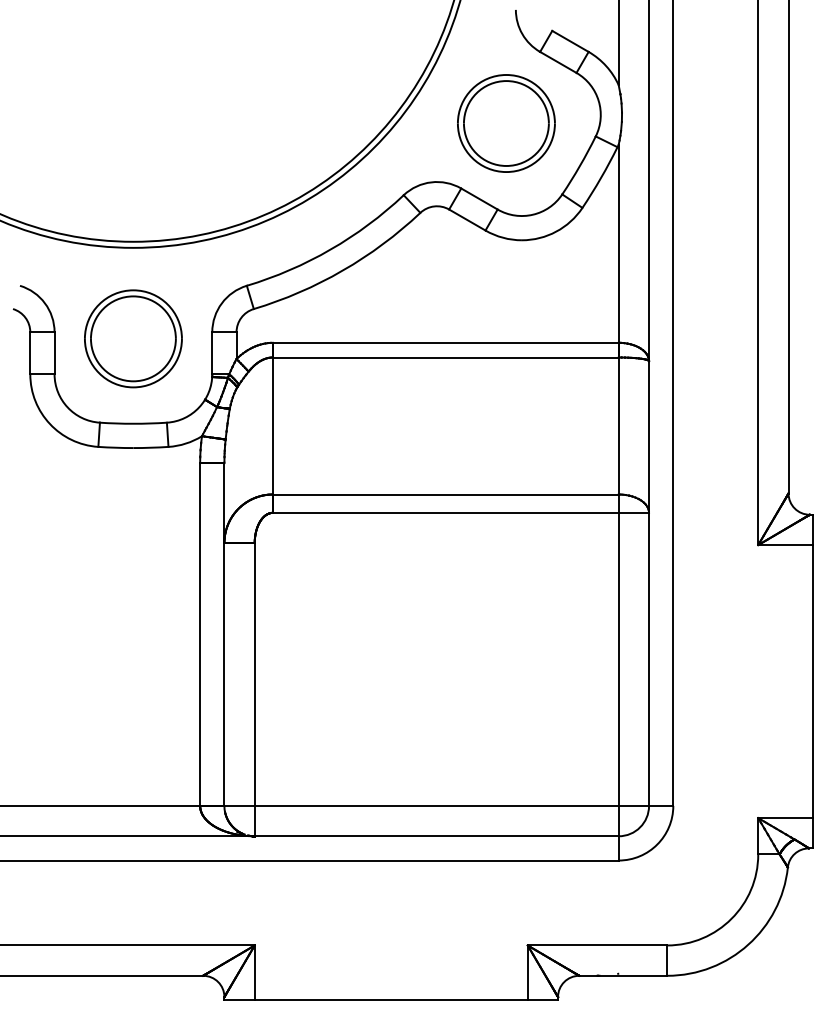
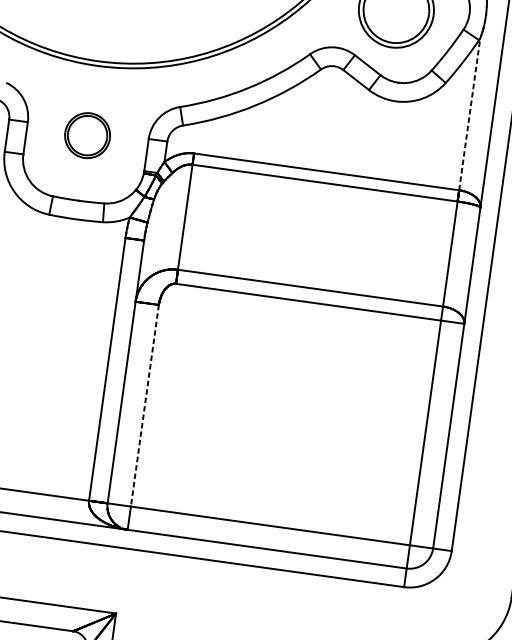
line: (618, 243) -> (469, 114), solid -> dashed
part: (133, 338) -> (87, 135), size x0.6
line: (254, 674) -> (144, 405), solid -> dashed

